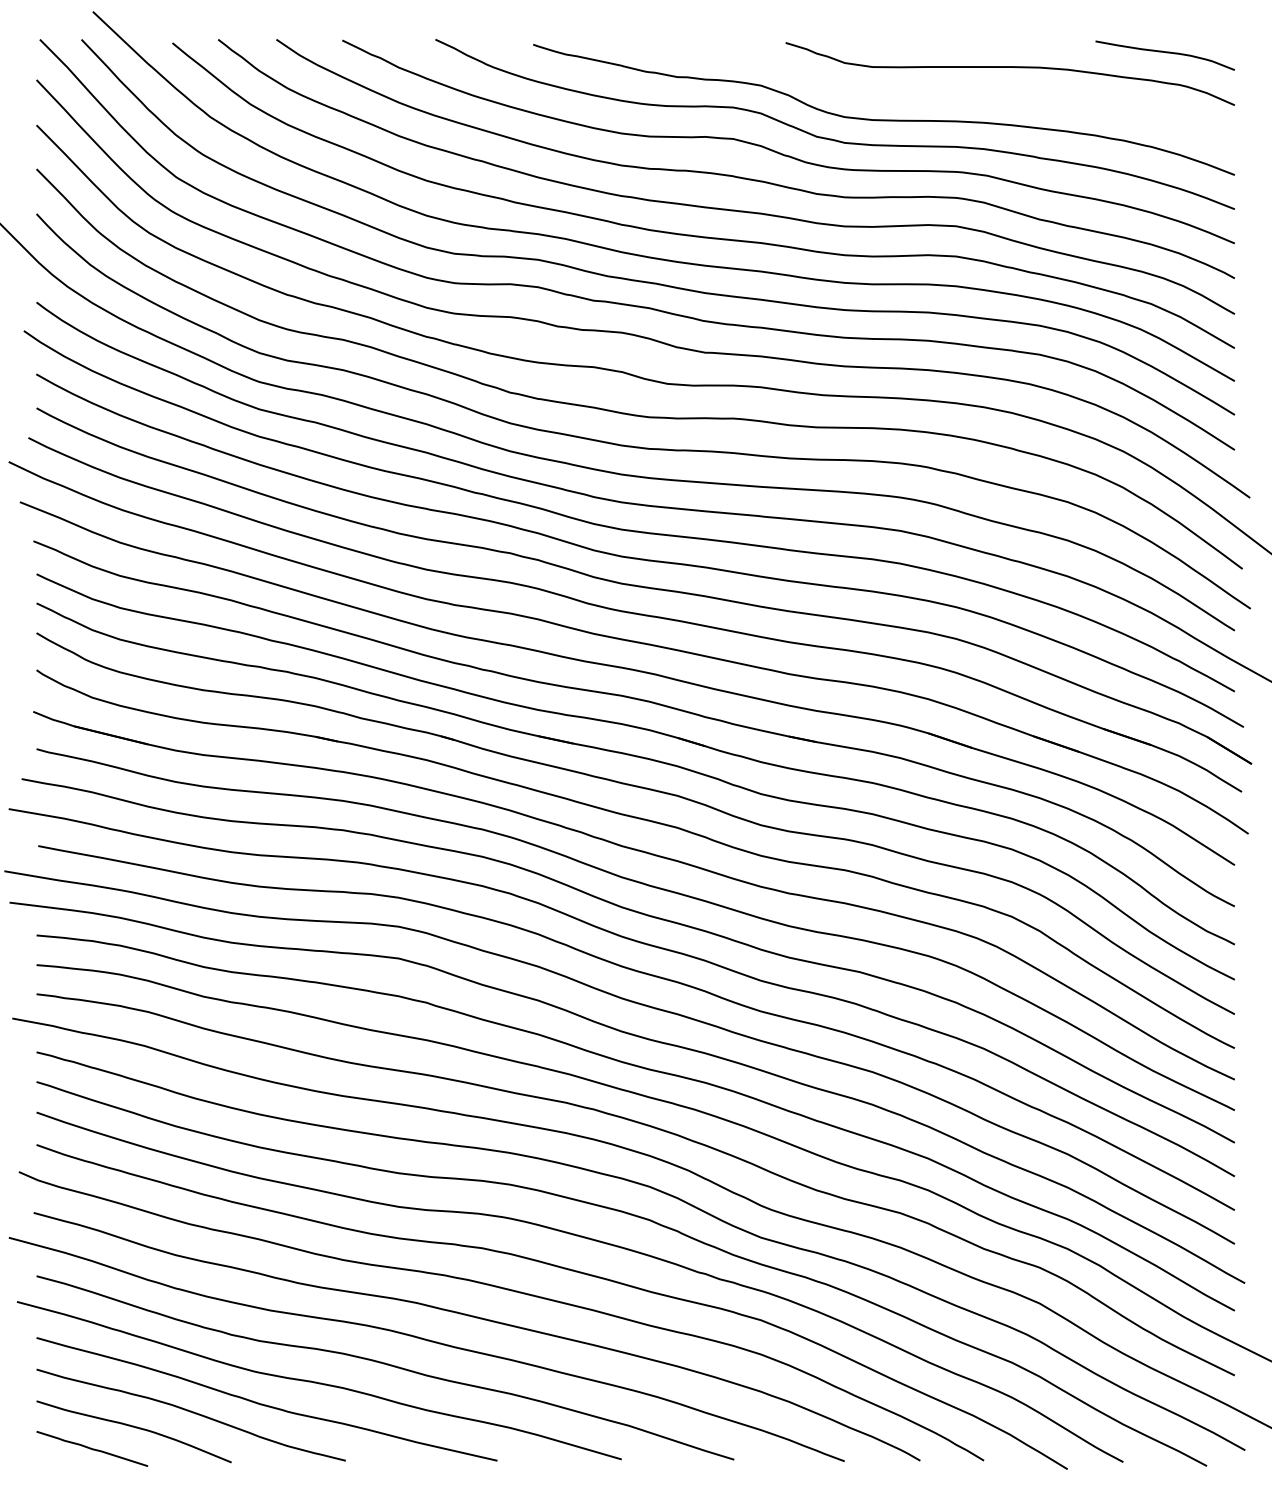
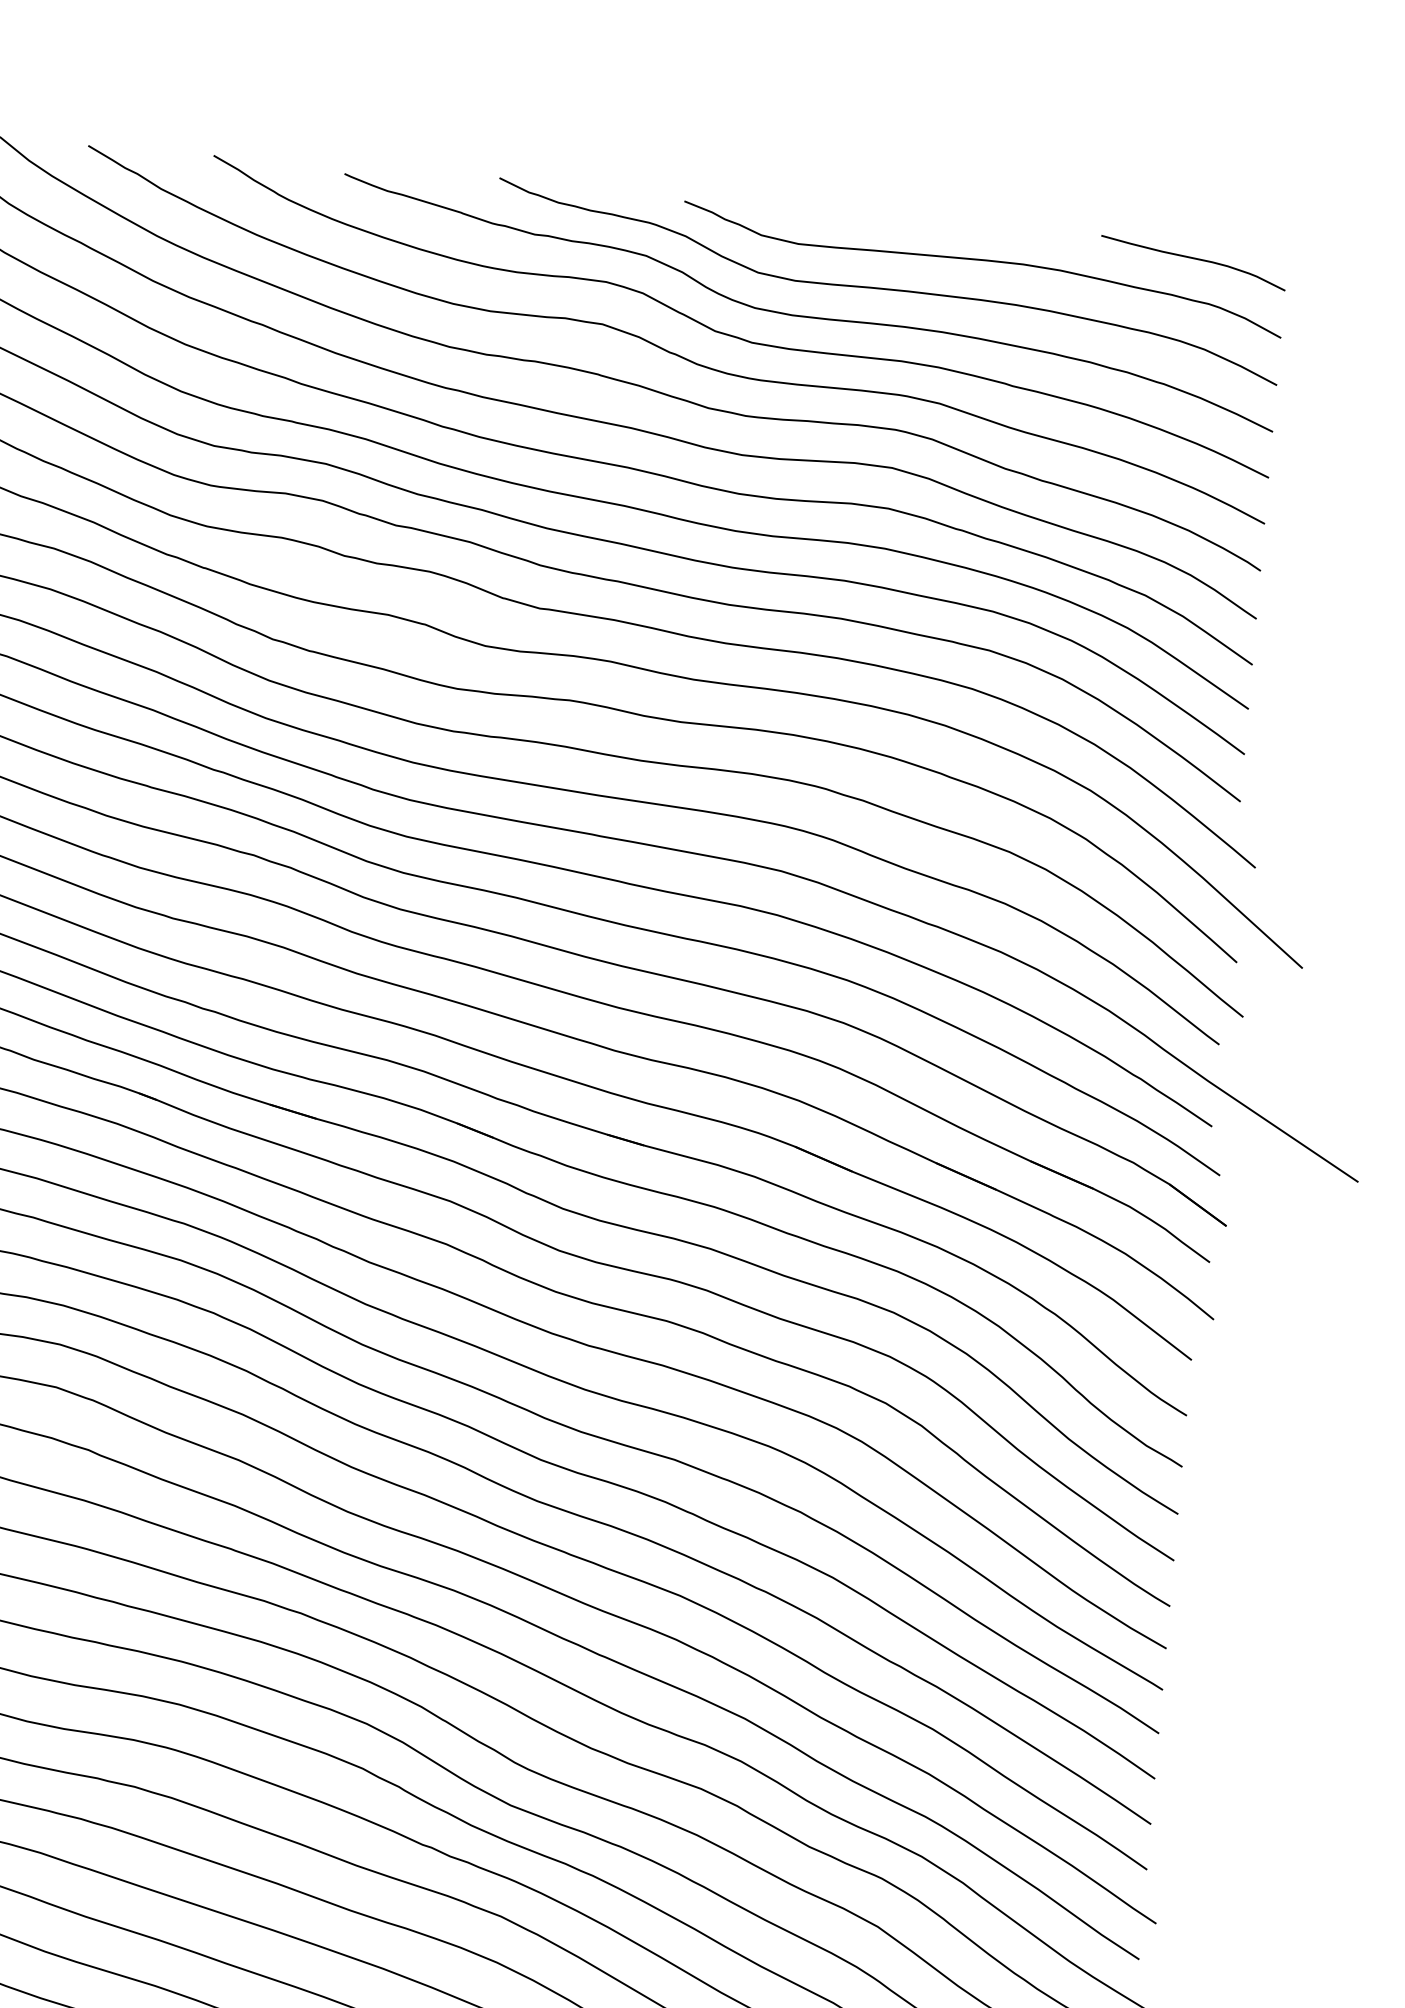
curve: (940, 93) -> (886, 287), added

